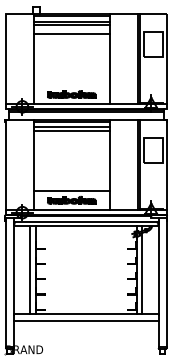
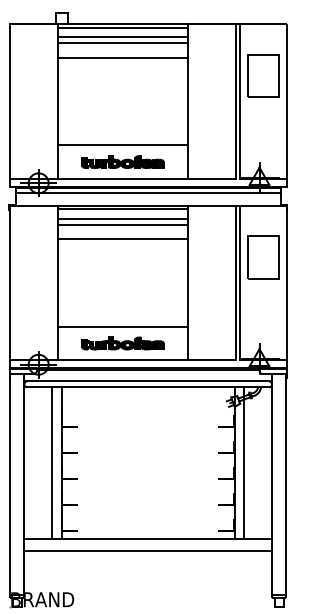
line: (71, 84) -> (122, 145), added
line: (71, 139) -> (122, 239), added

